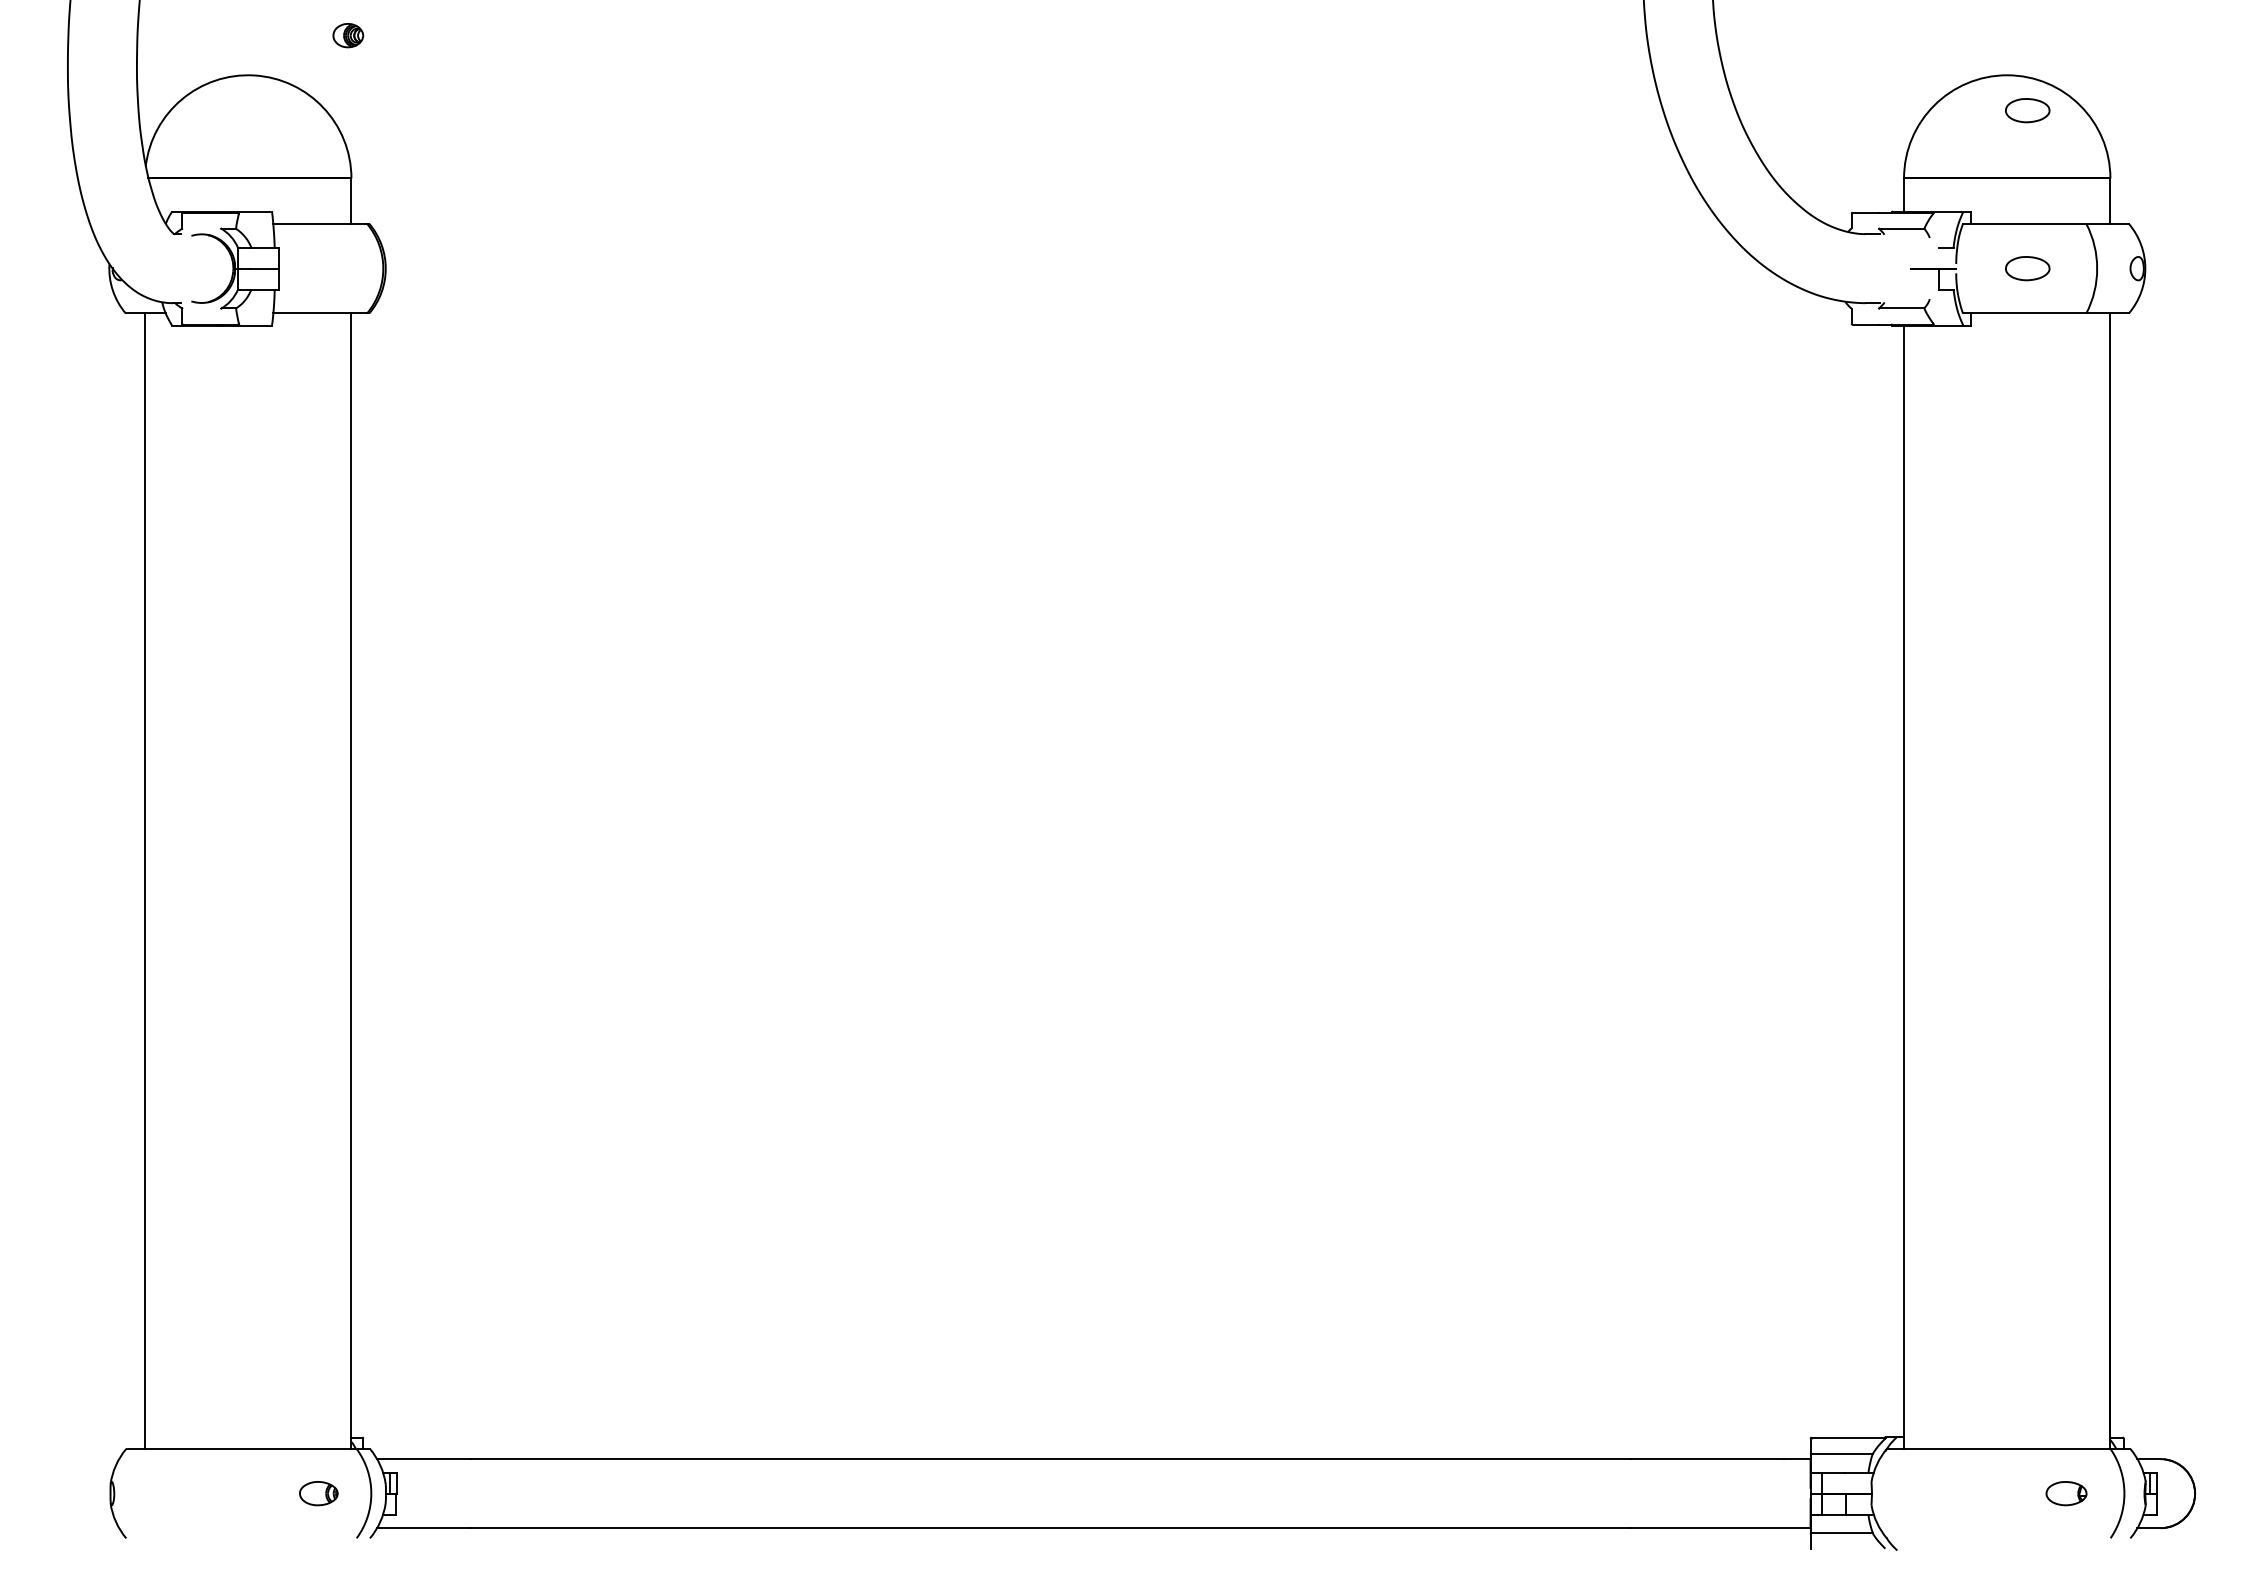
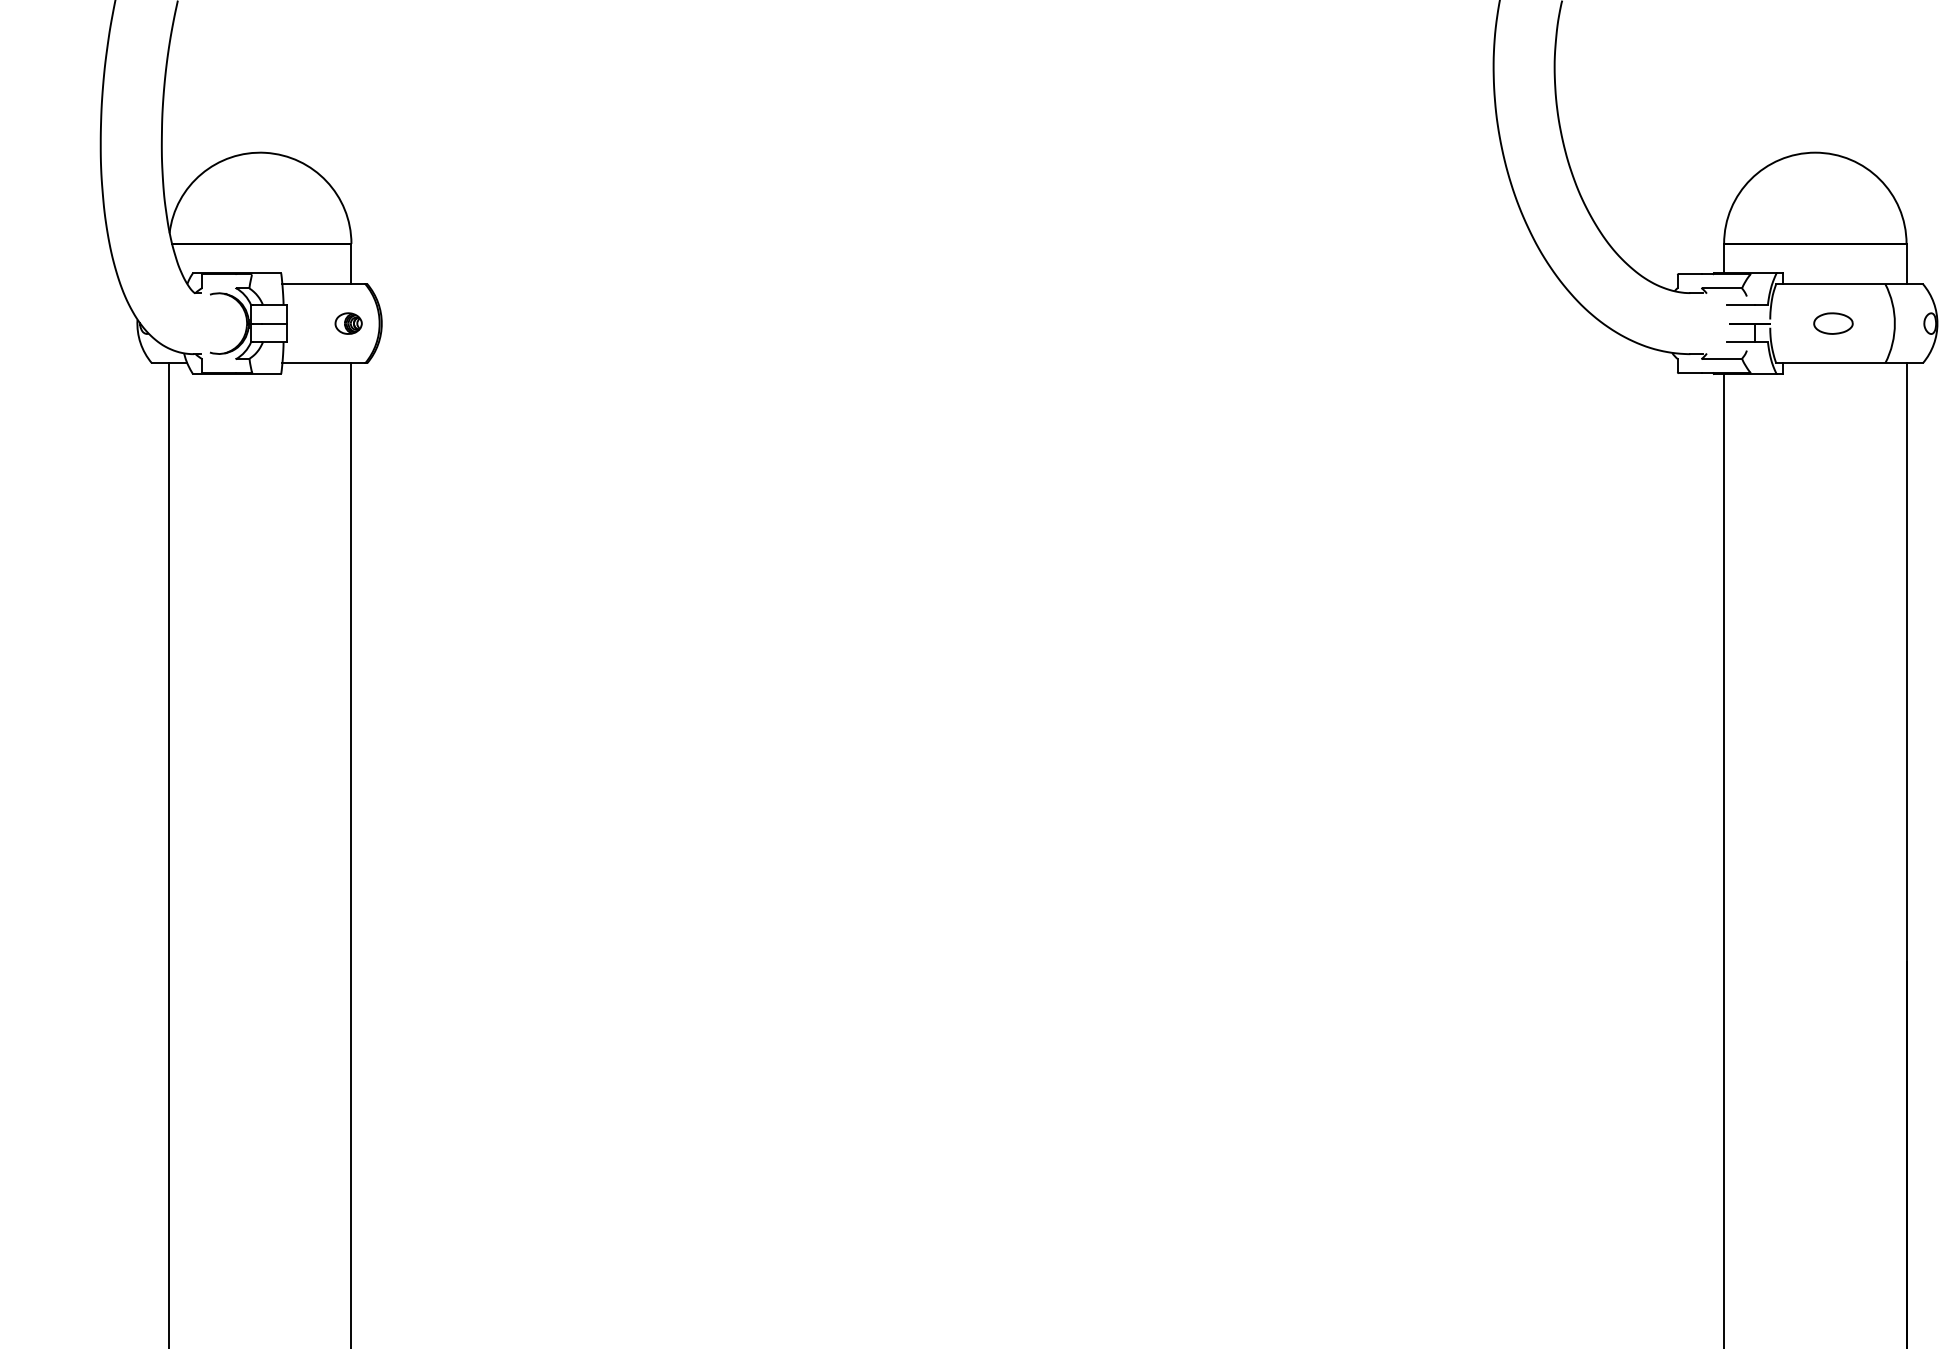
part: (348, 35) -> (348, 323), moved
part: (2027, 110) -> (1833, 183), removed
line: (1922, 247) -> (1740, 304), added
line: (1923, 289) -> (1741, 342), added

